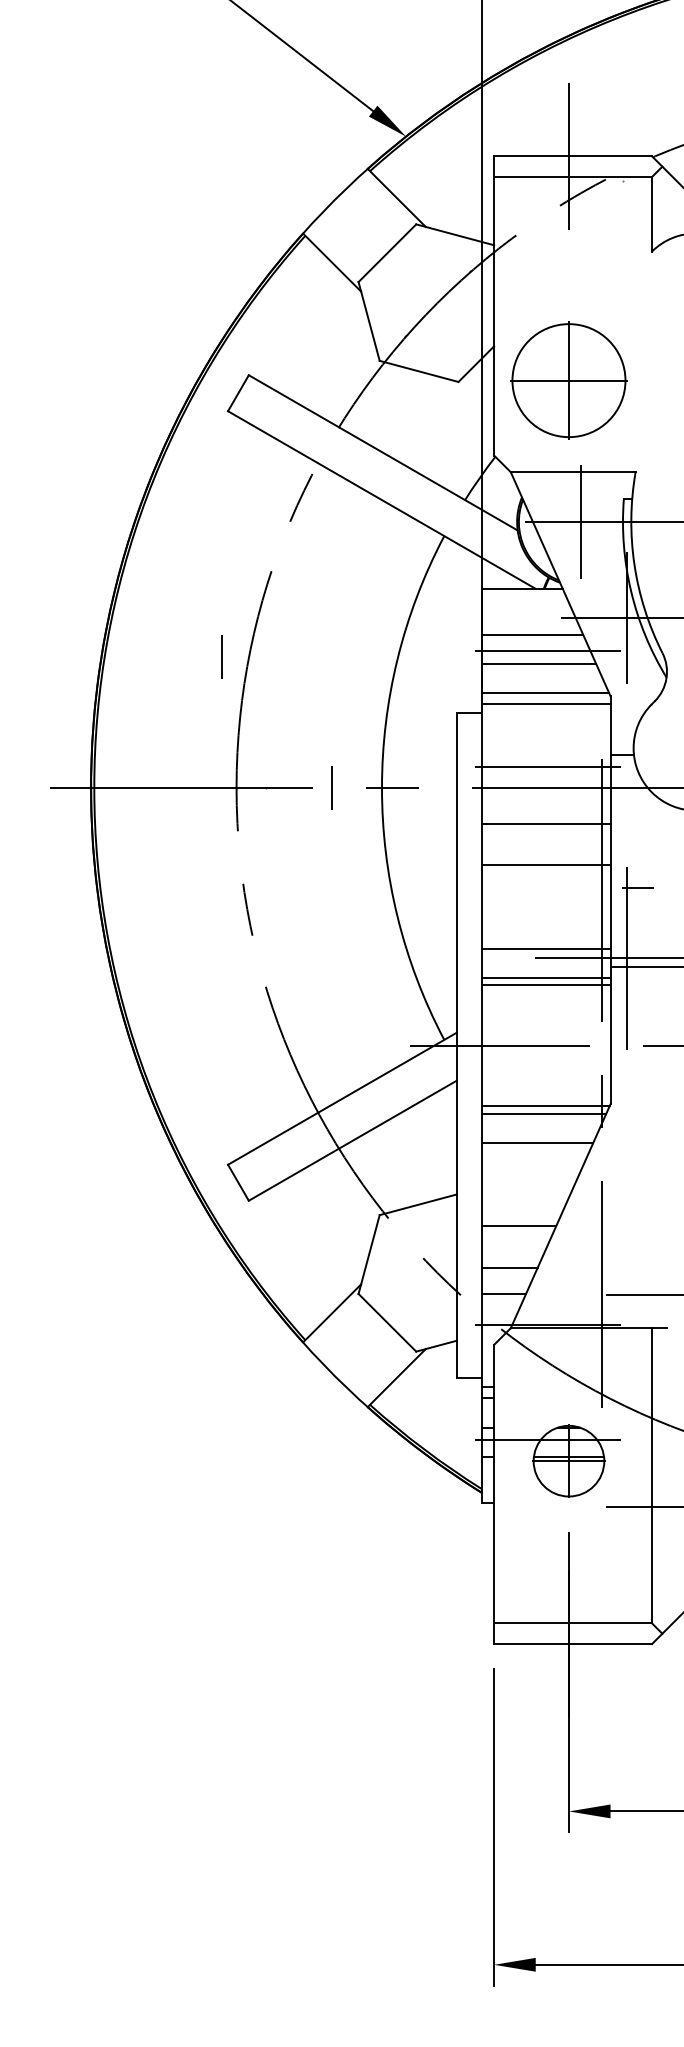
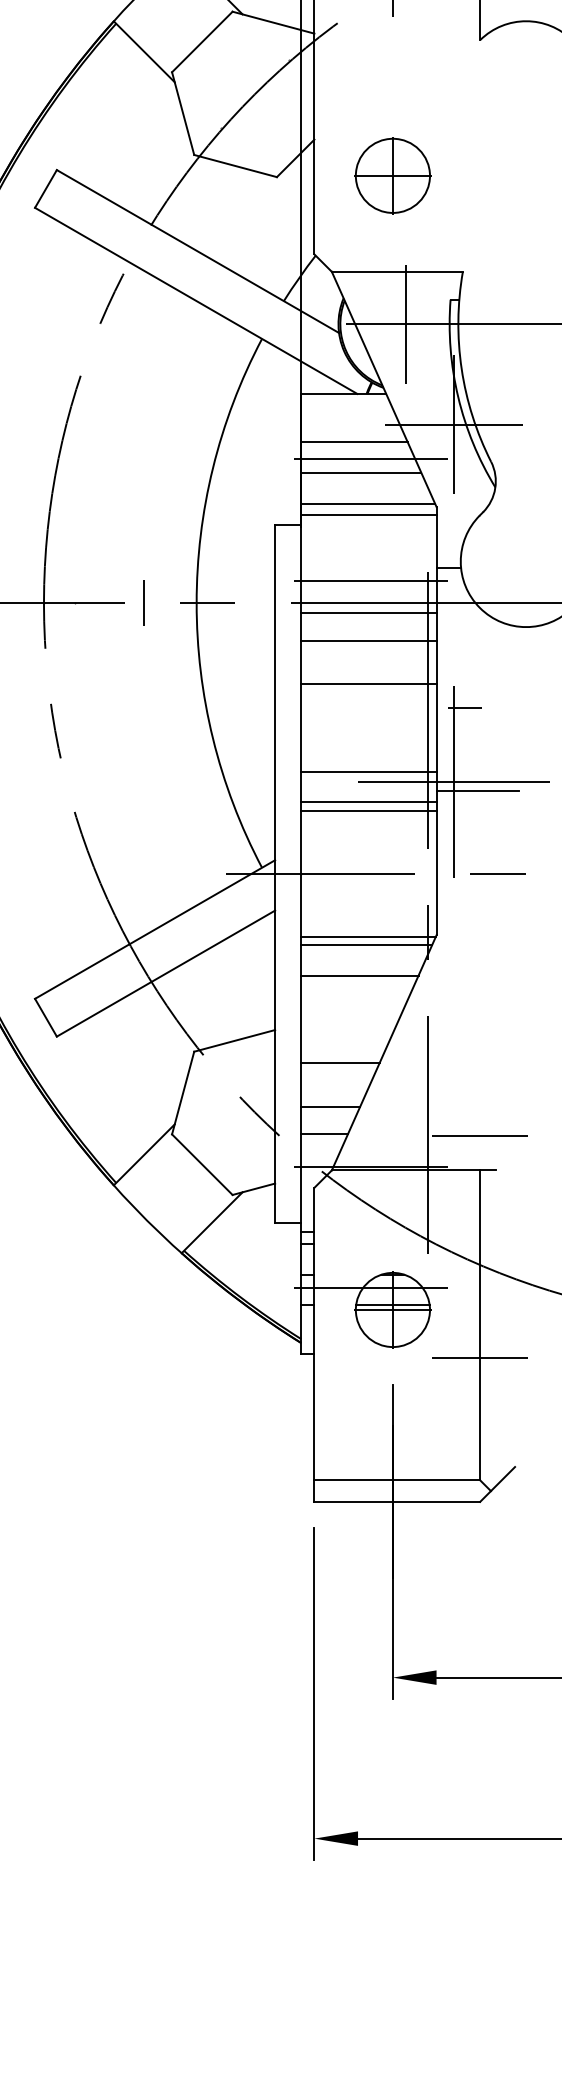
part: (568, 380) -> (392, 175), size x0.62
line: (221, 656) -> (28, 465), removed
line: (545, 797) -> (368, 613), added

